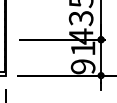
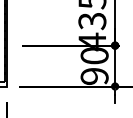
text: (82, 48) -> (93, 55), 91 -> 90

